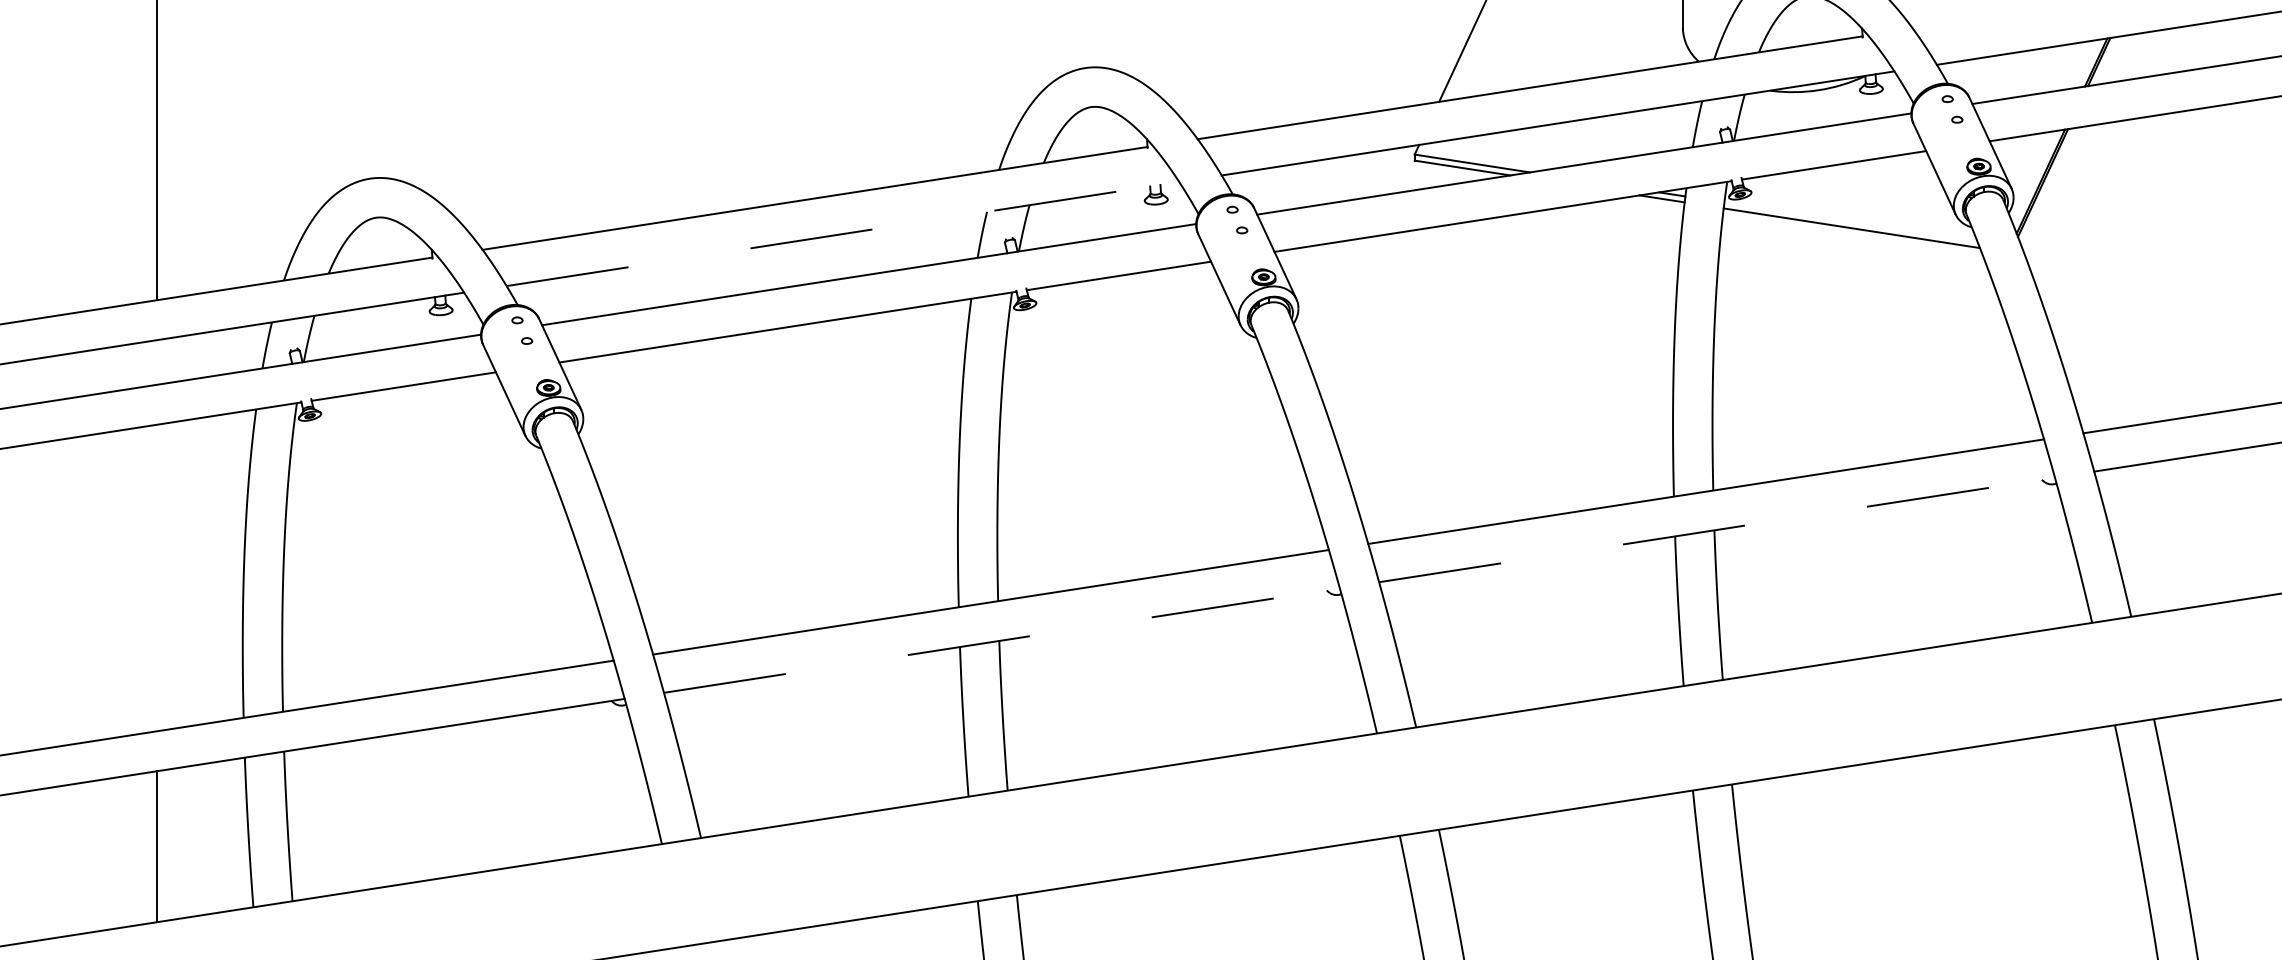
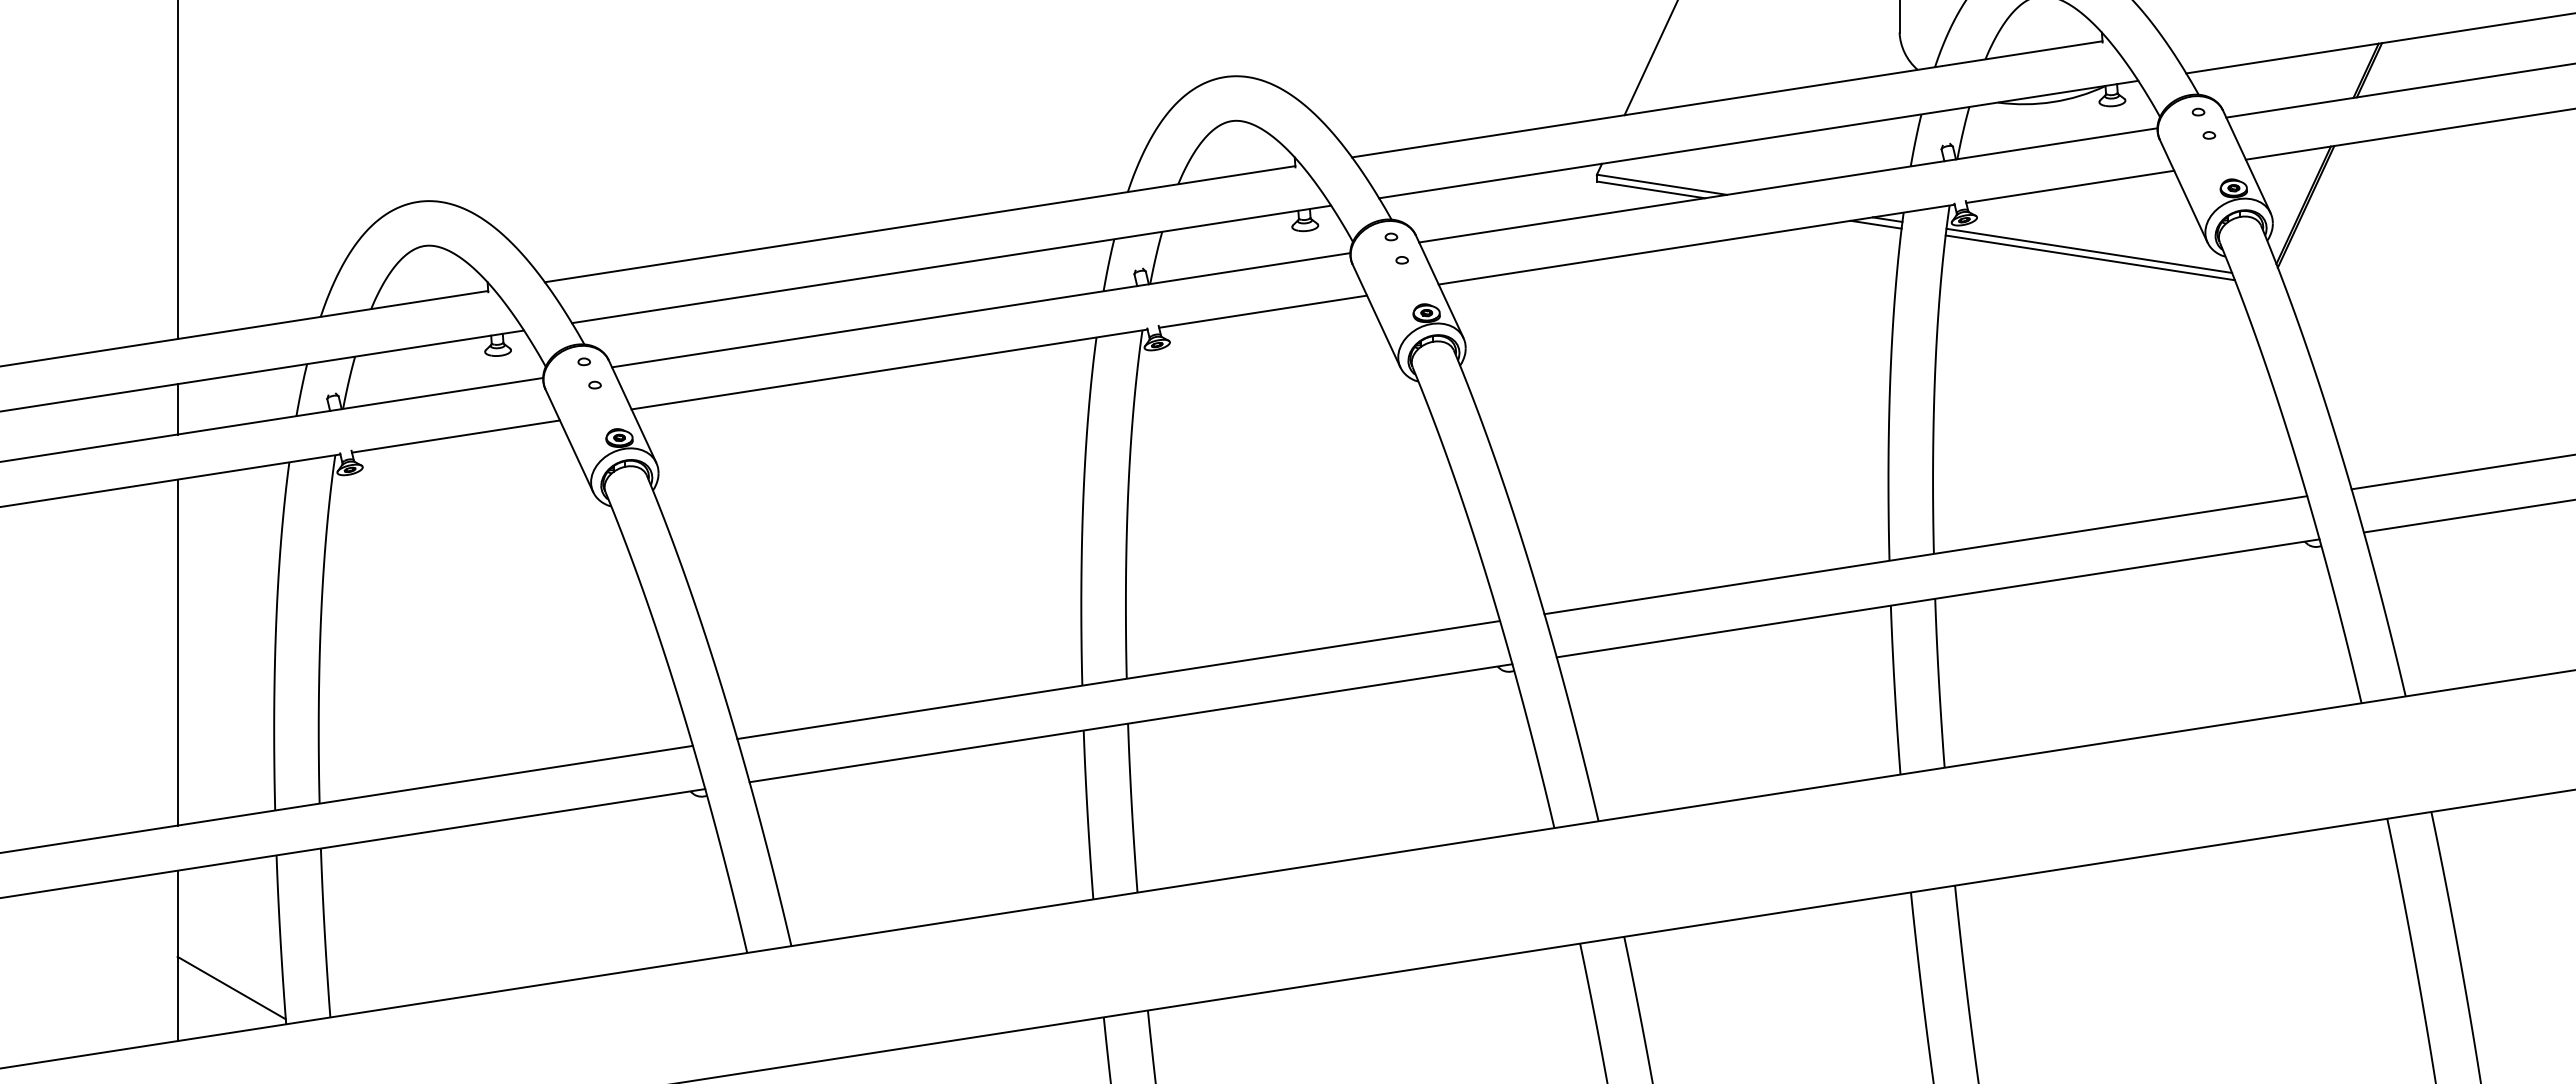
line: (1851, 221) -> (2089, 250), added
line: (843, 234) -> (952, 264), dashed -> solid
line: (157, 362) -> (177, 409), added
line: (1717, 530) -> (1938, 598), dashed -> solid
line: (157, 577) -> (177, 652), added
line: (1002, 640) -> (1131, 723), dashed -> solid
line: (204, 874) -> (231, 987), added

